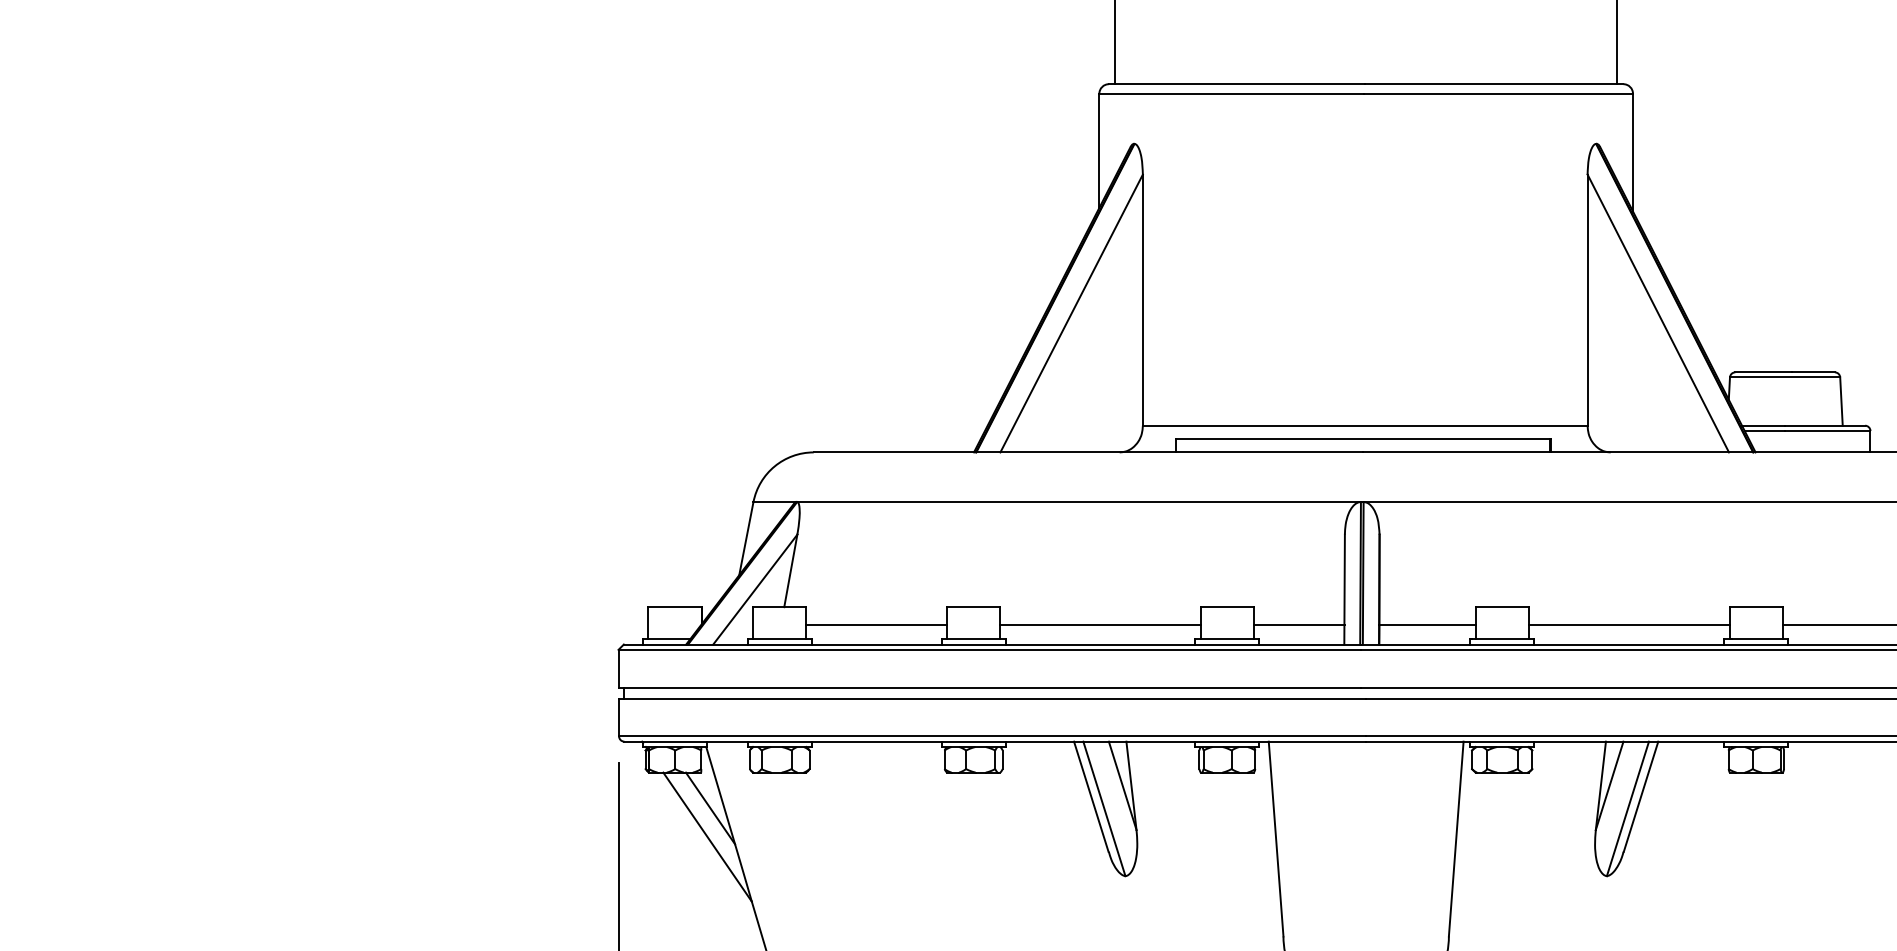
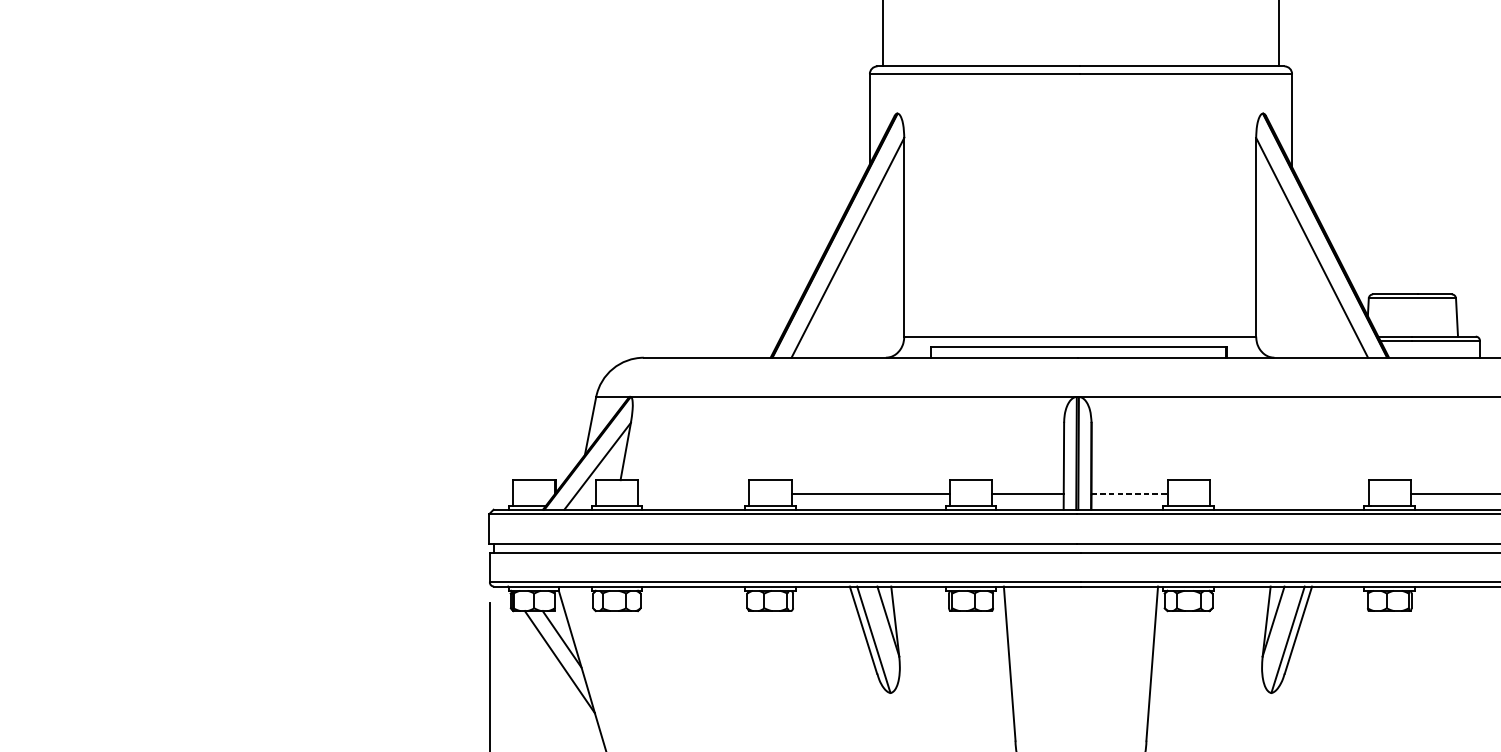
line: (876, 625) -> (693, 494), removed
line: (1428, 625) -> (1130, 494), solid -> dashed
line: (1628, 625) -> (1288, 494), removed

